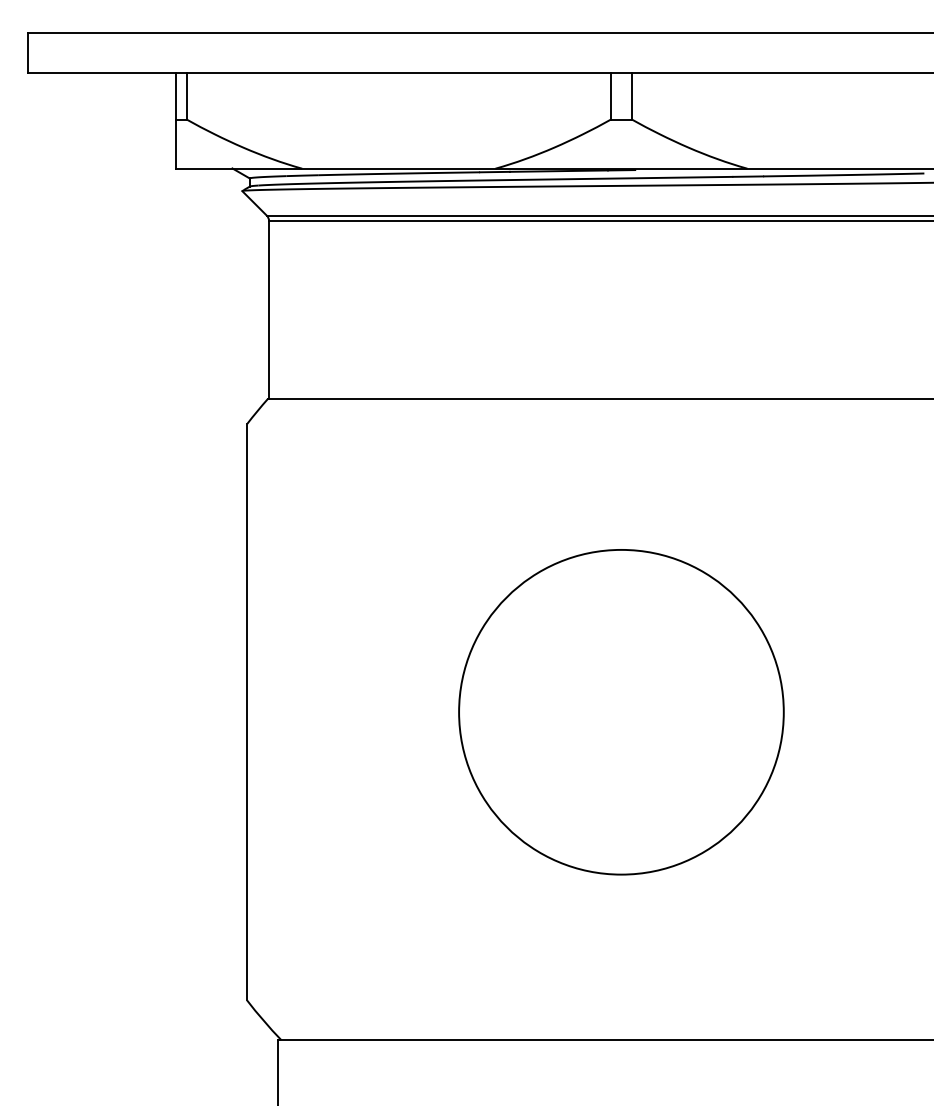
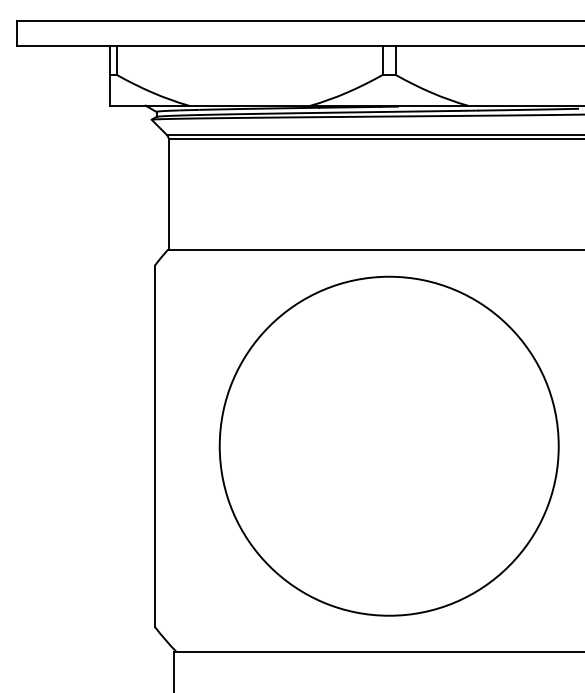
circle: (620, 711) -> (388, 445), size x1.67

